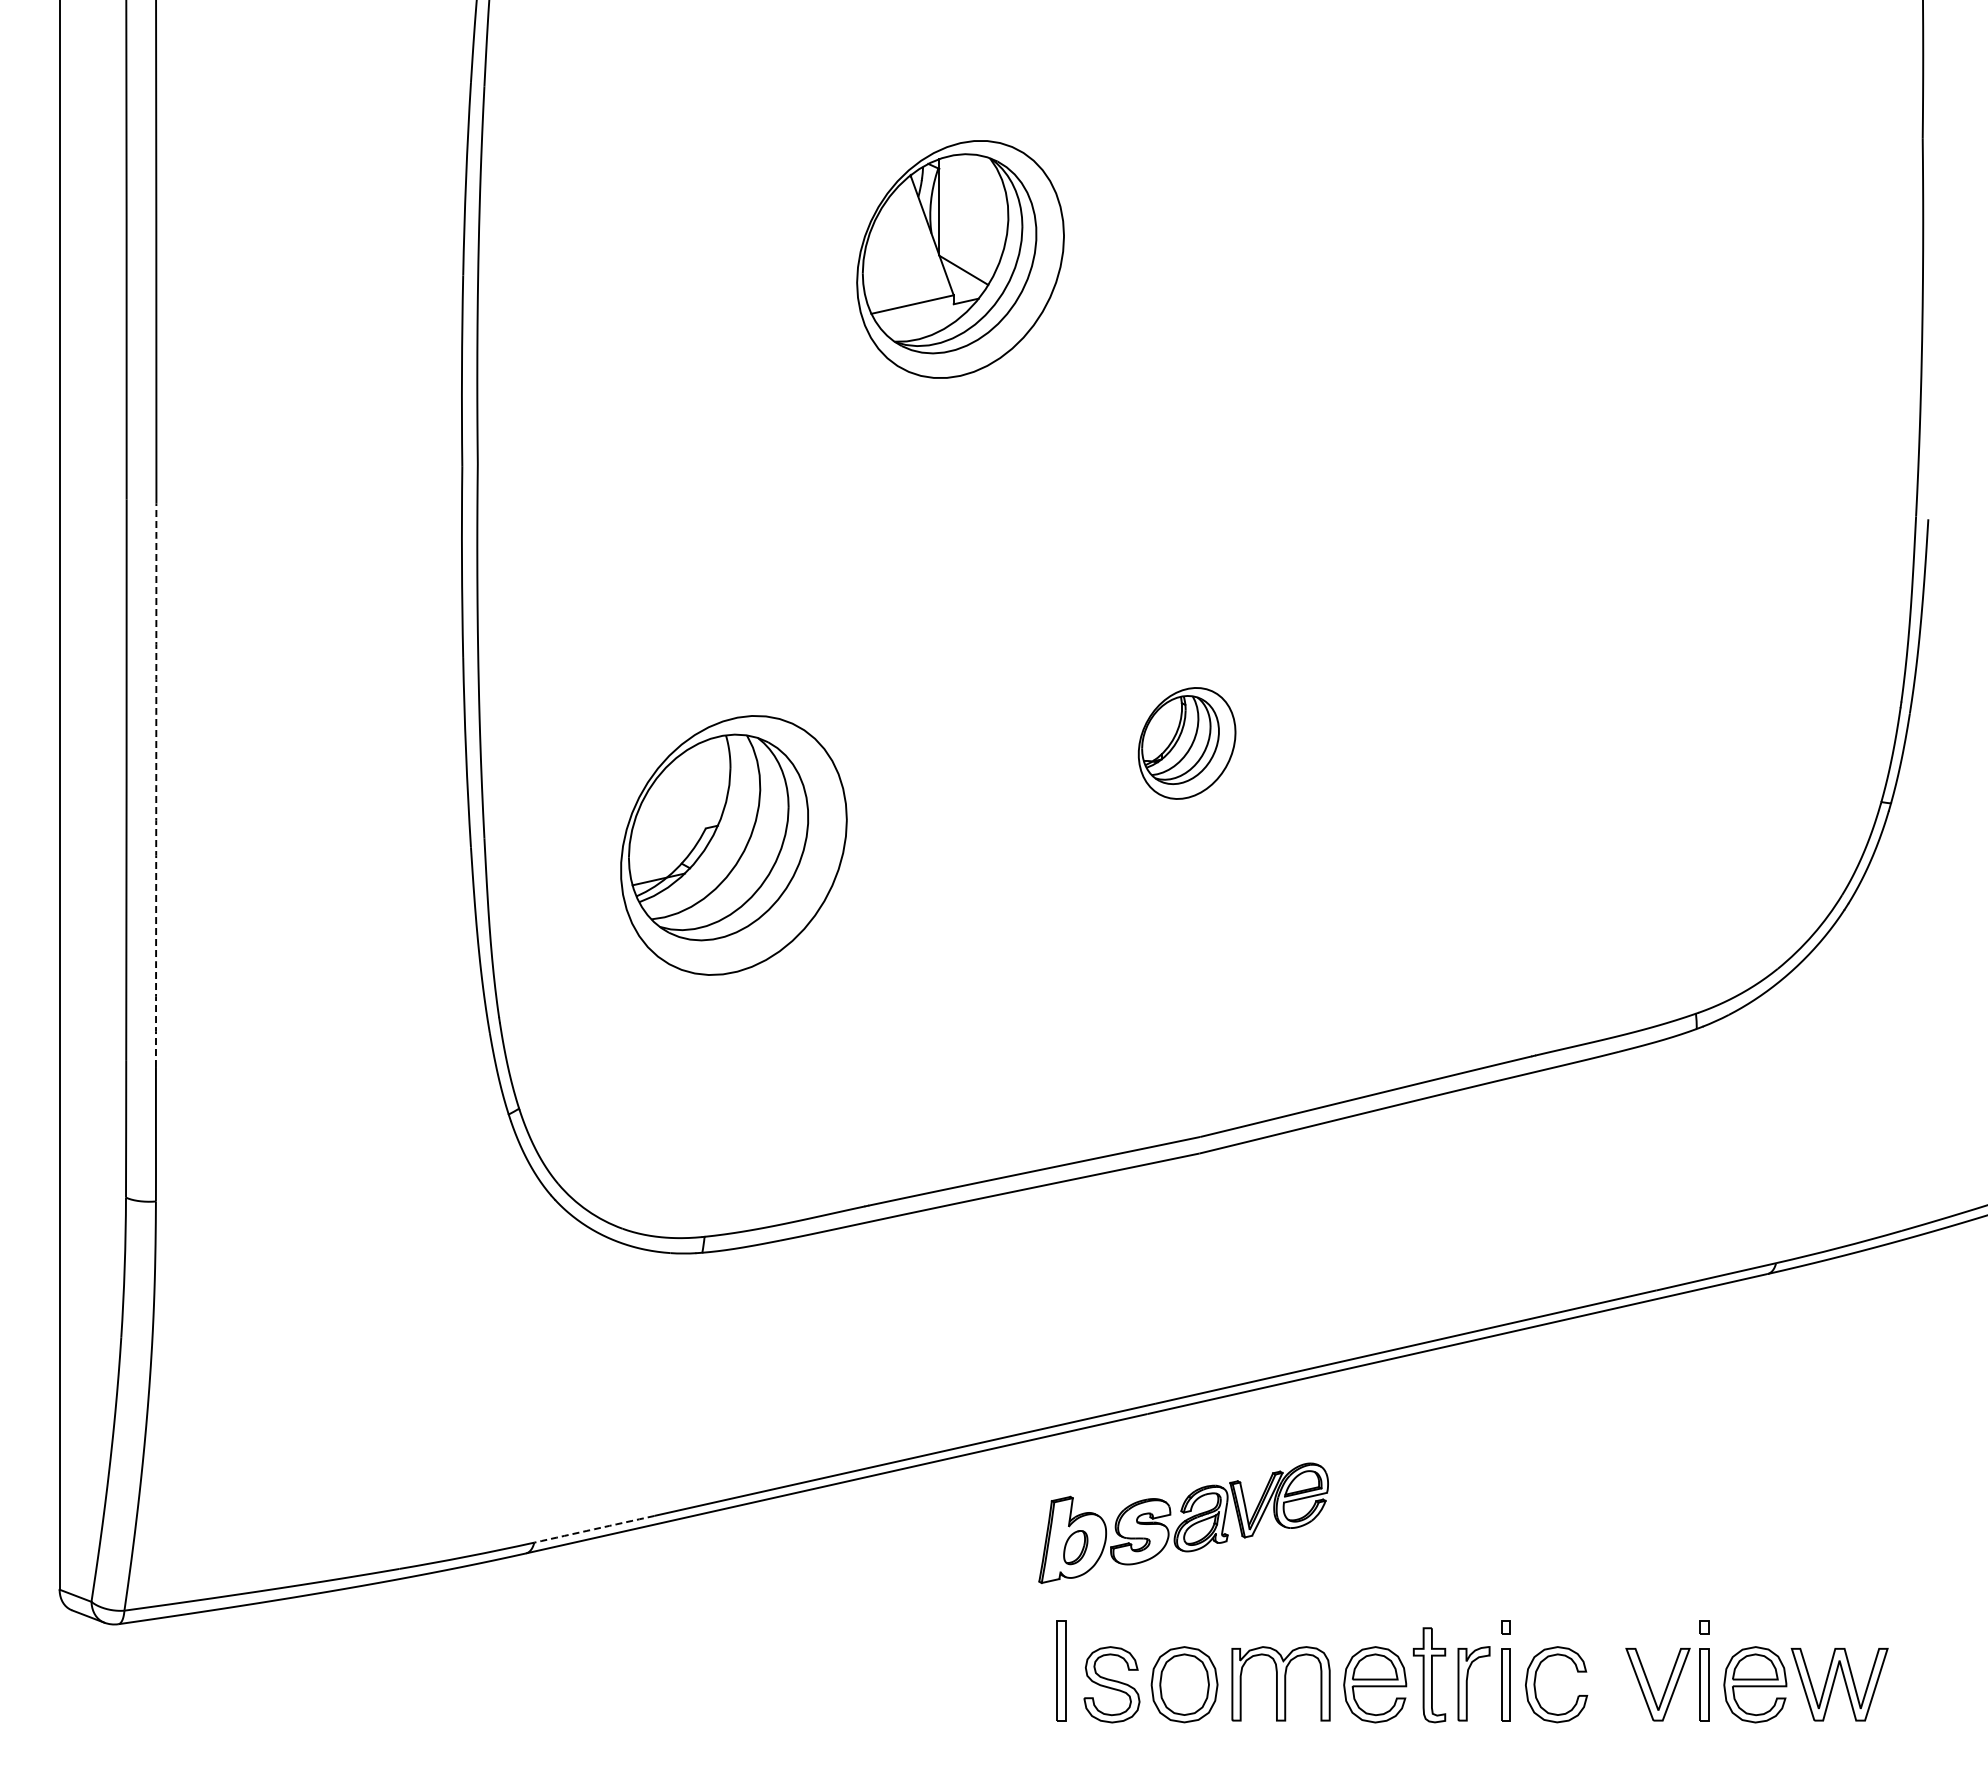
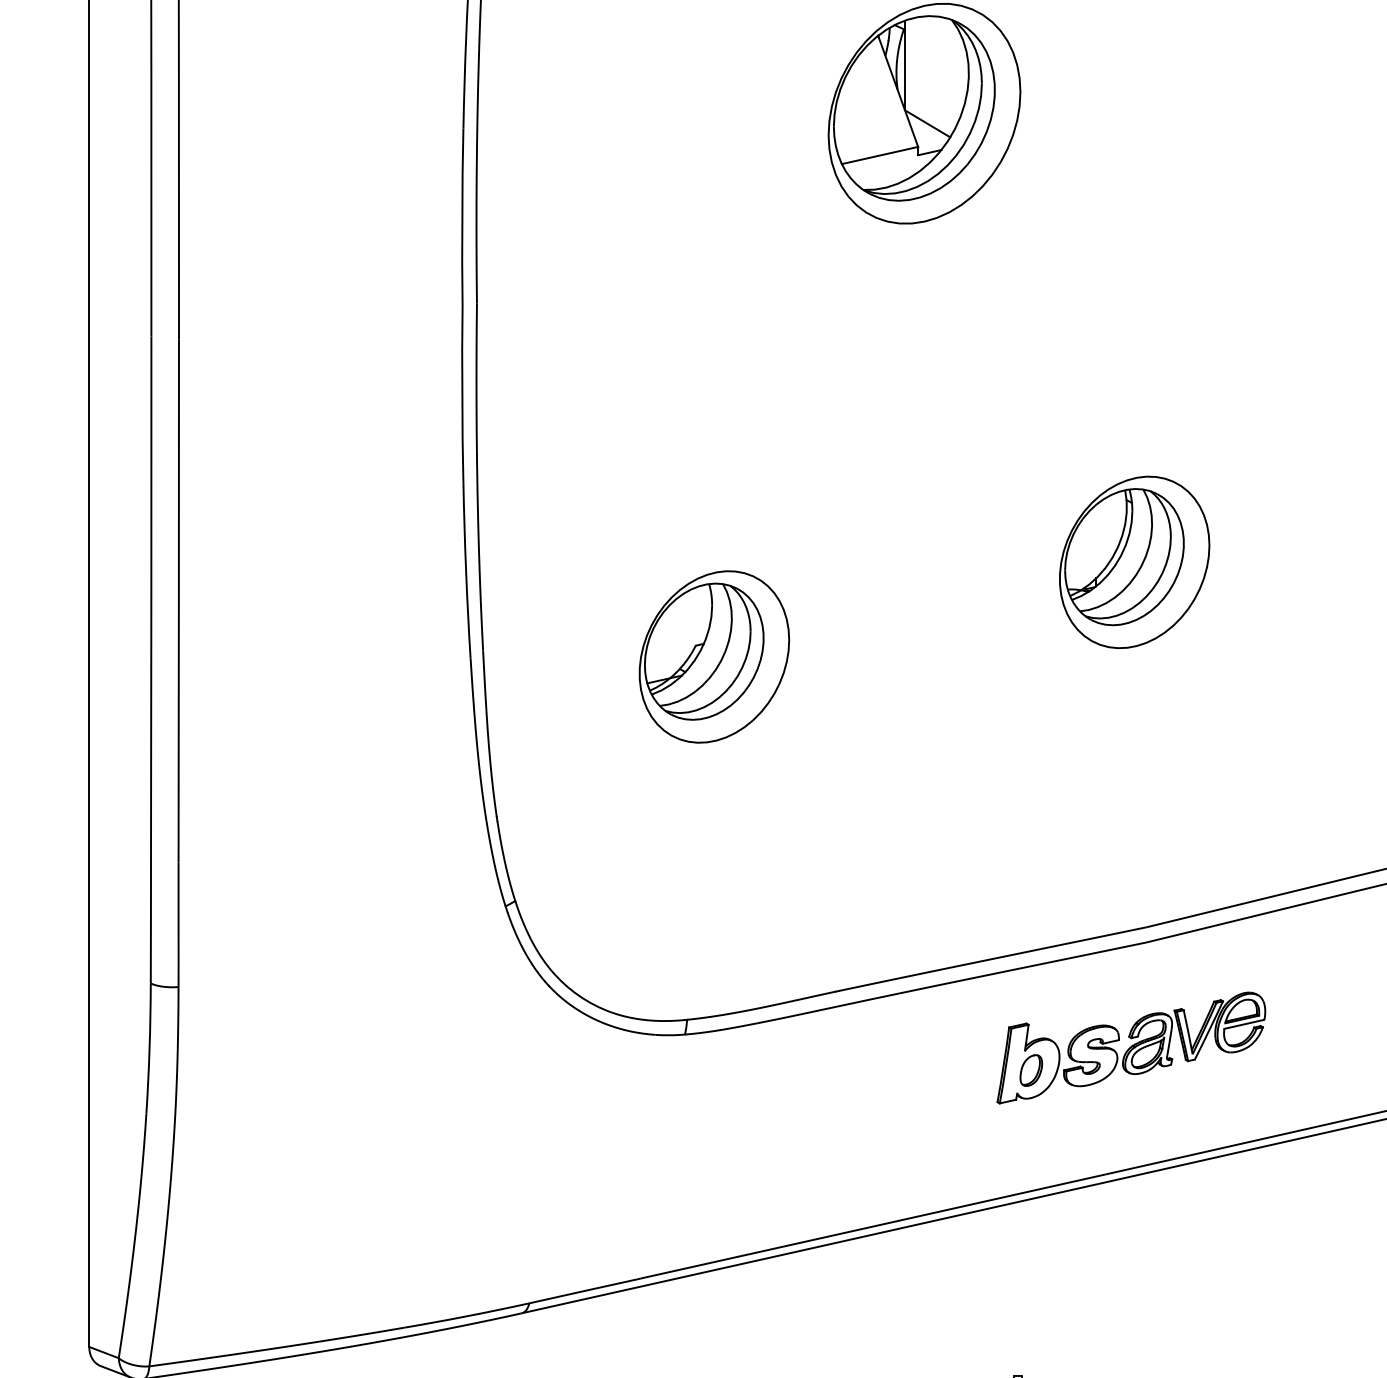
part: (1186, 743) -> (1133, 562), size x1.67
arc: (156, 785) -> (179, 601), dashed -> solid
part: (733, 845) -> (714, 657), size x0.71
part: (1183, 1522) -> (1131, 1047), moved
arc: (594, 1529) -> (585, 1291), dashed -> solid

